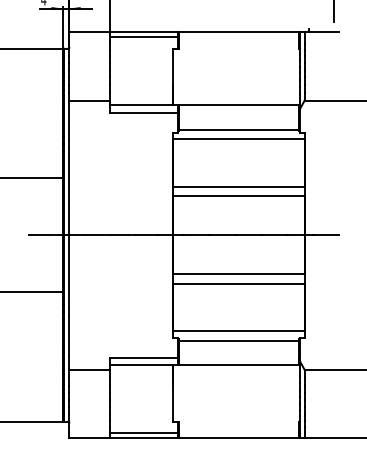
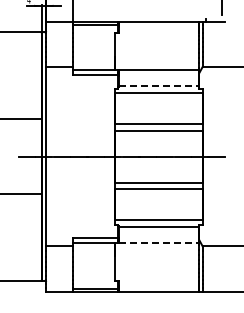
line: (238, 129) -> (158, 86), solid -> dashed
line: (238, 365) -> (158, 243), solid -> dashed

